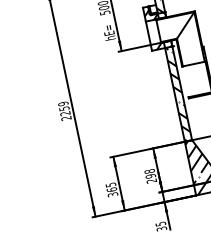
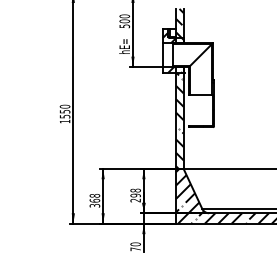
text: (64, 111) -> (64, 114), 2259 -> 1550
text: (110, 184) -> (94, 195), 365 -> 368
text: (161, 226) -> (135, 246), 35 -> 70

